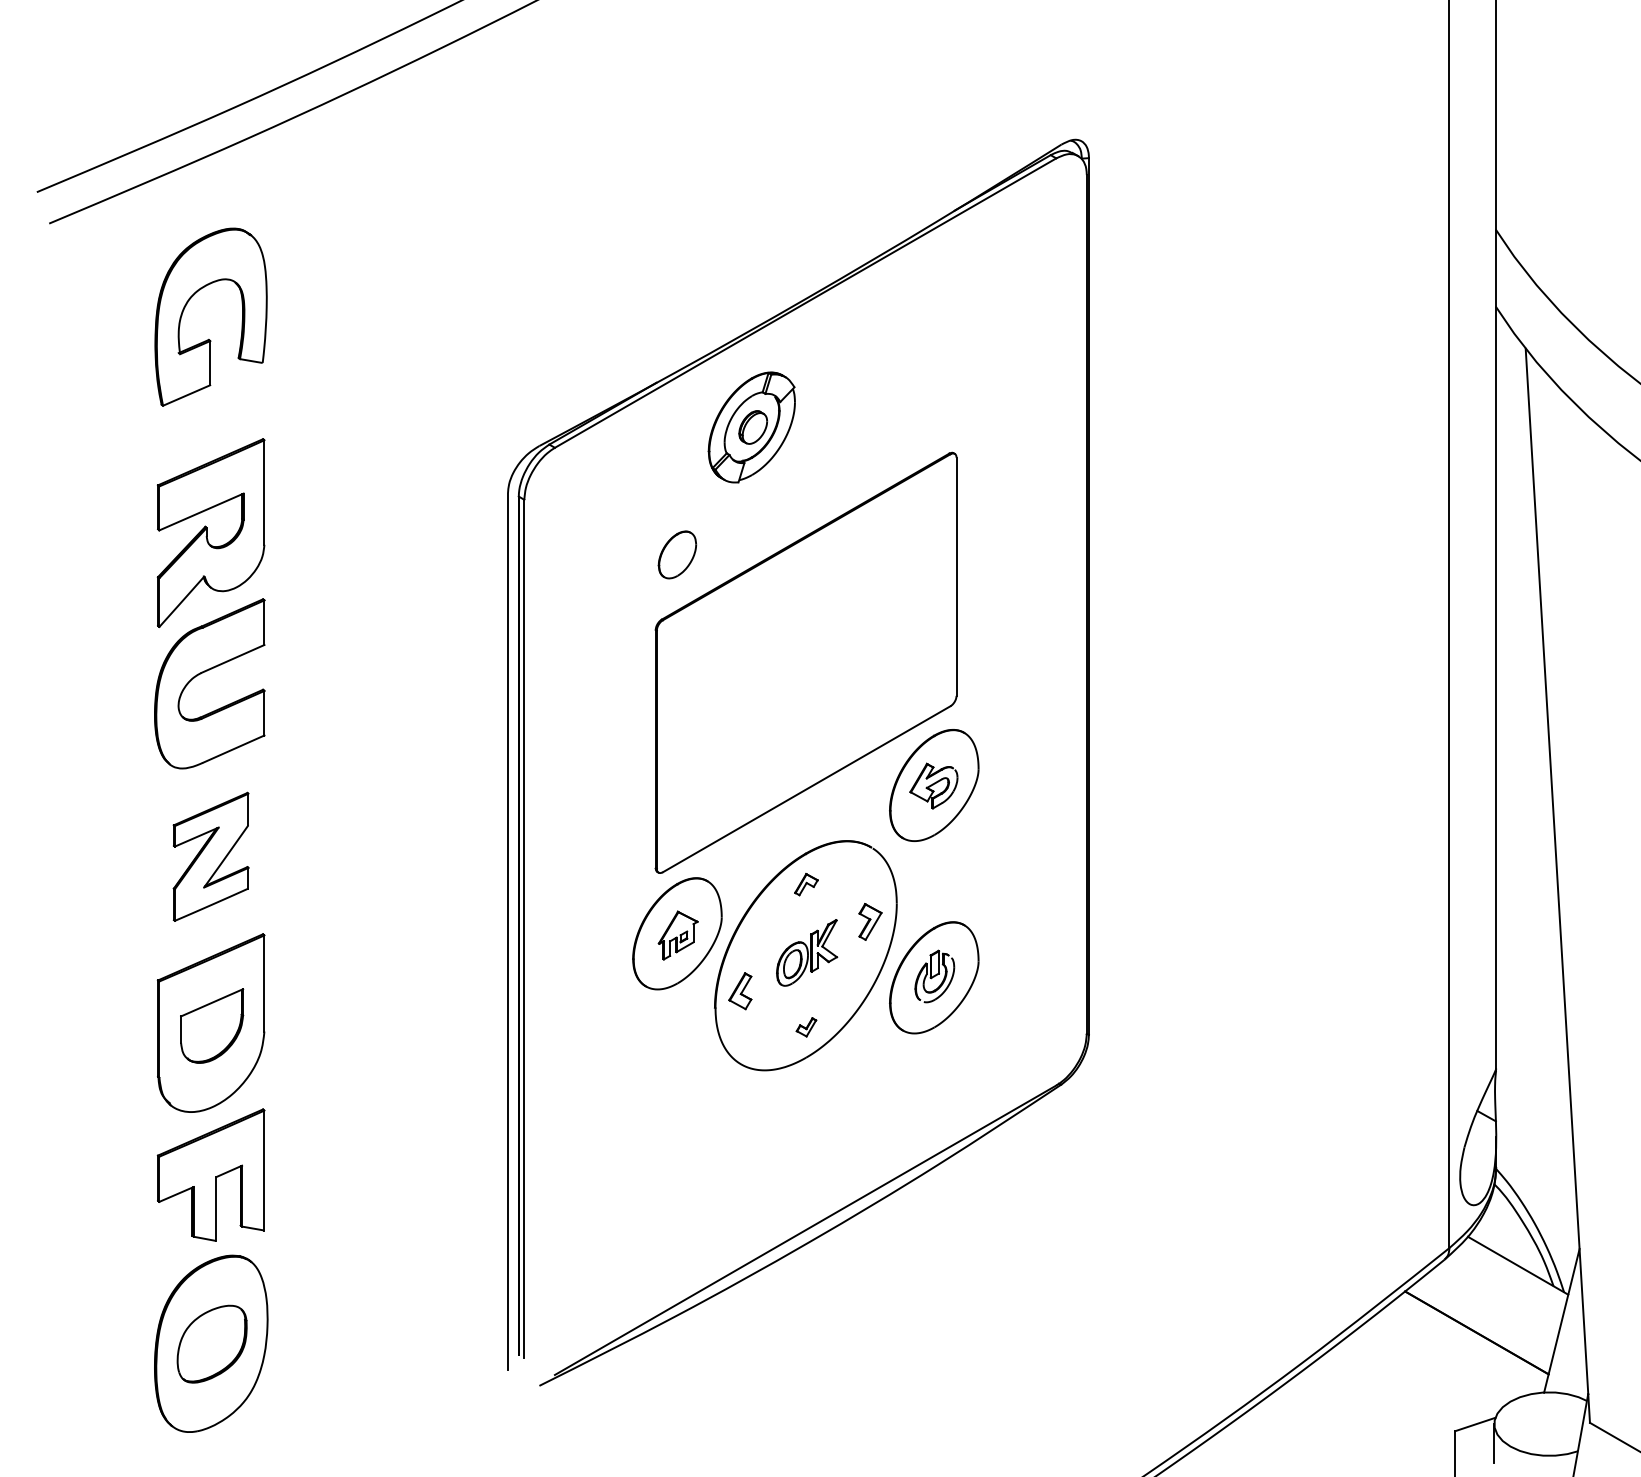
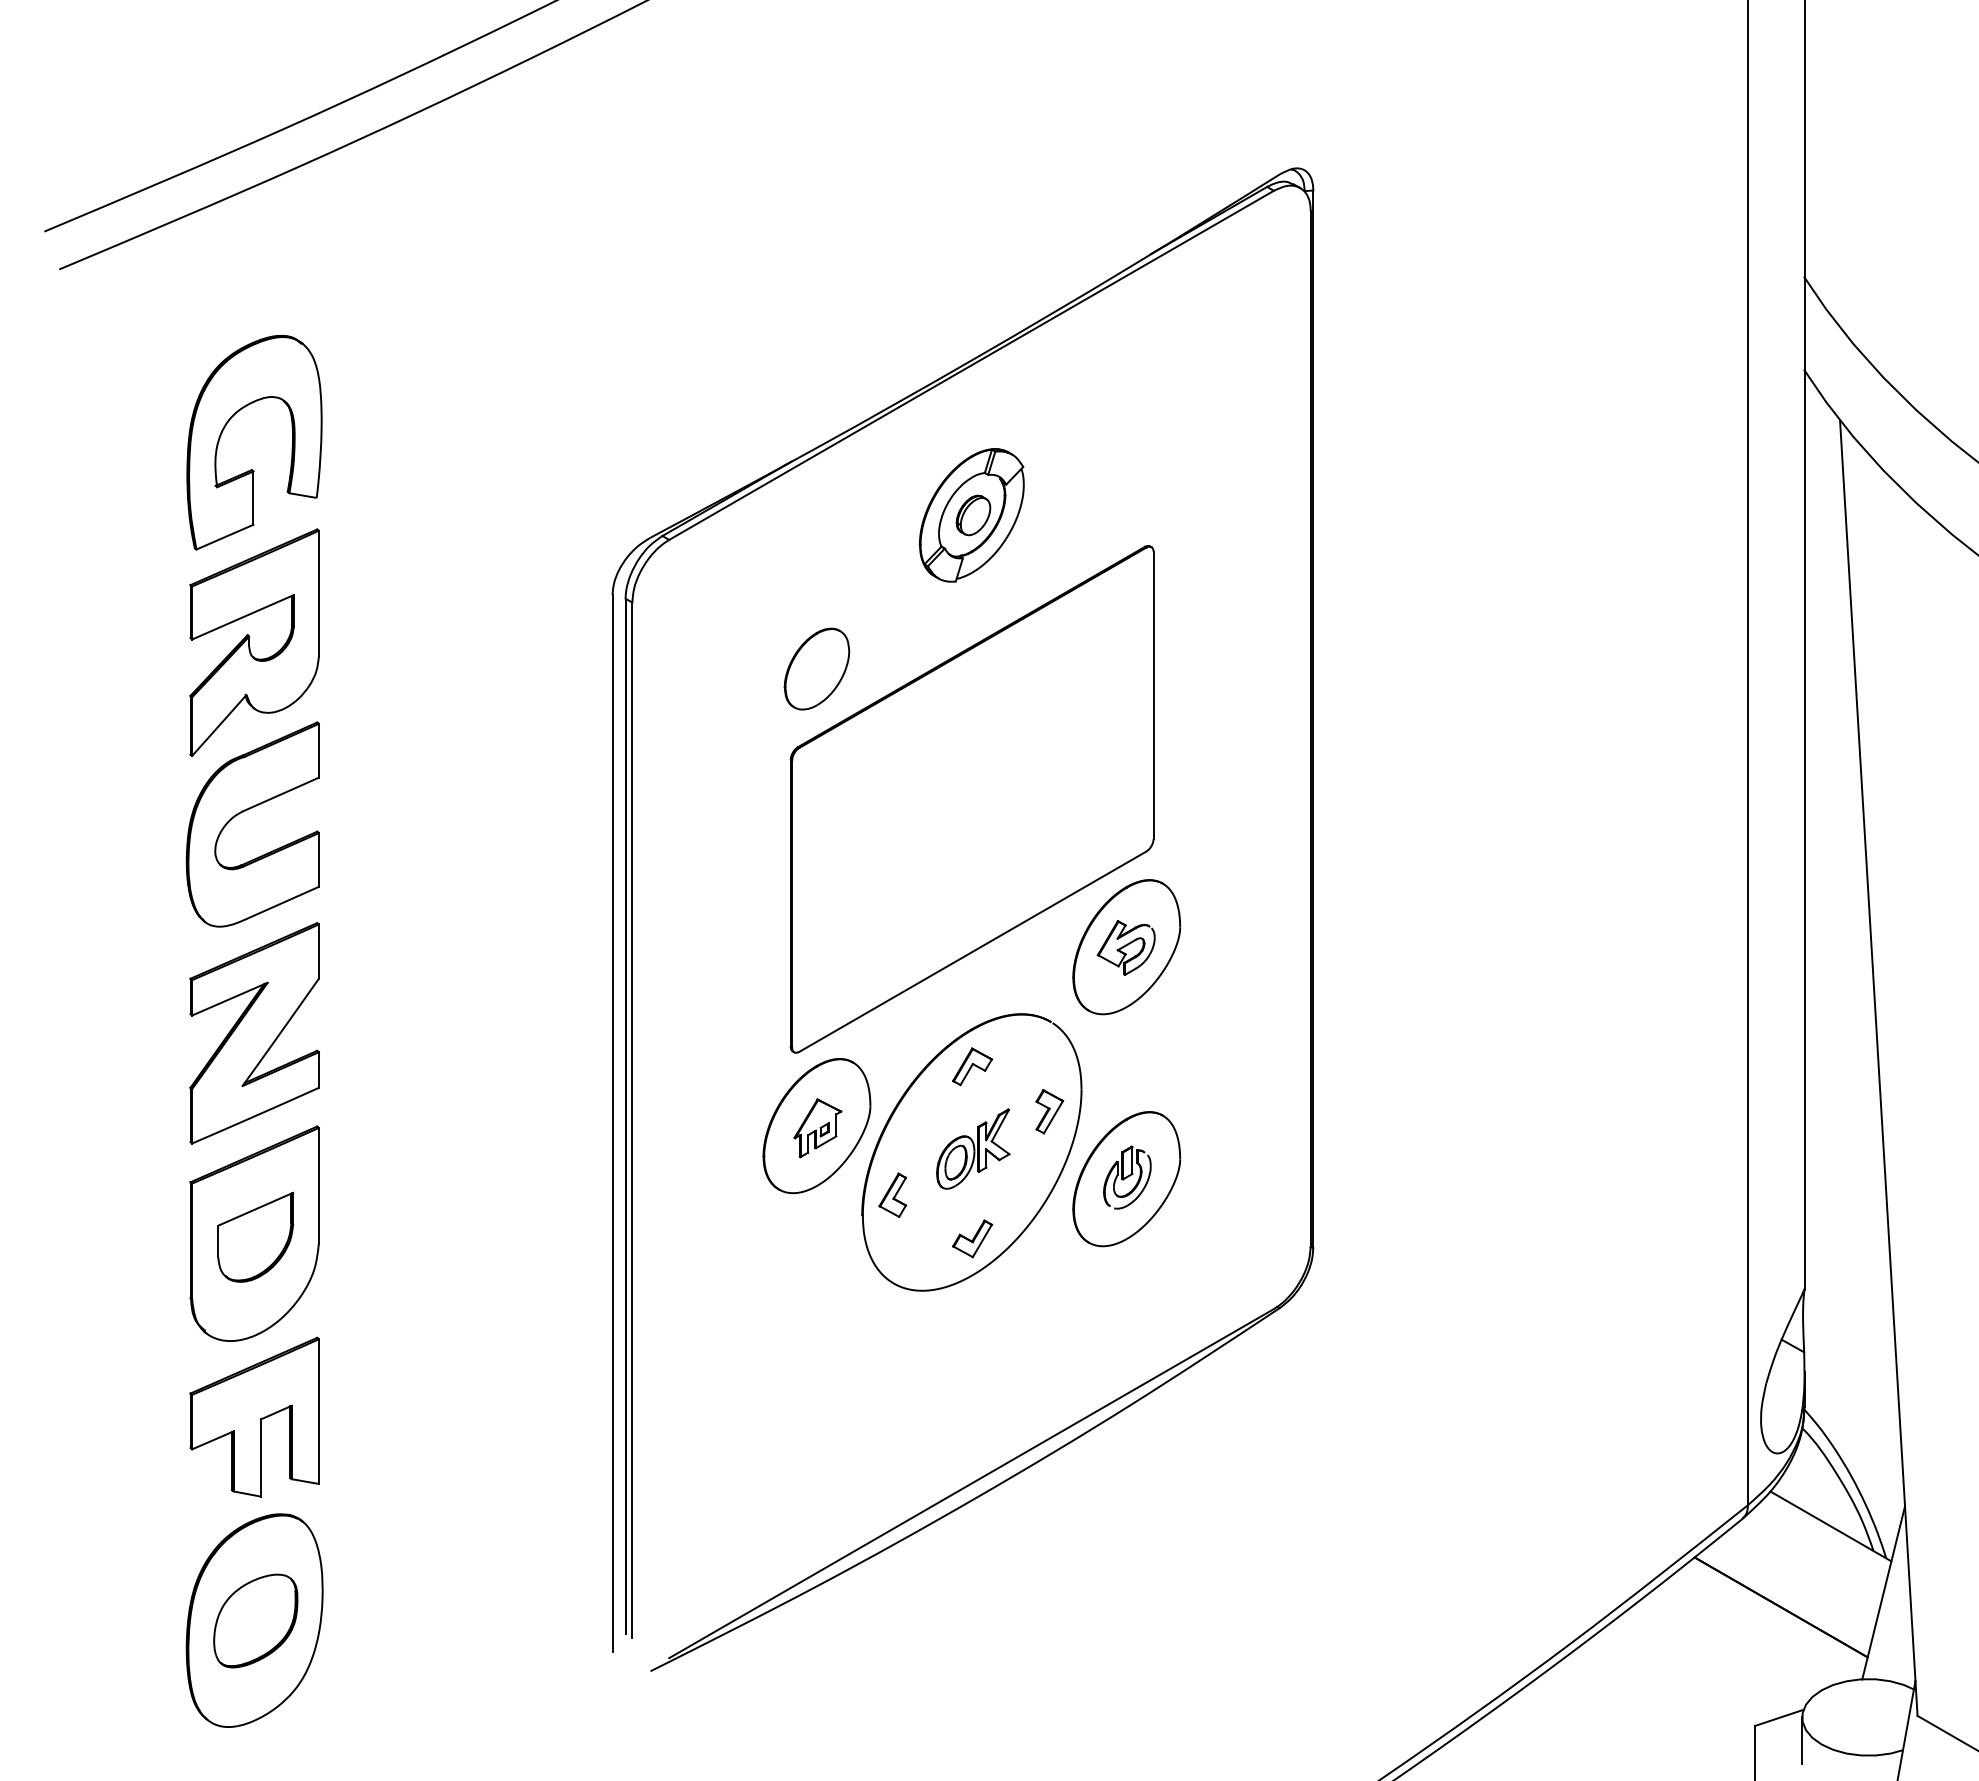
part: (208, 338) -> (251, 468), moved
part: (751, 427) -> (971, 515), moved
part: (677, 554) -> (817, 668), size x1.43
part: (210, 856) -> (253, 1032), size x1.43
part: (806, 884) -> (972, 1066), size x1.43
part: (806, 1027) -> (972, 1239), size x1.67

